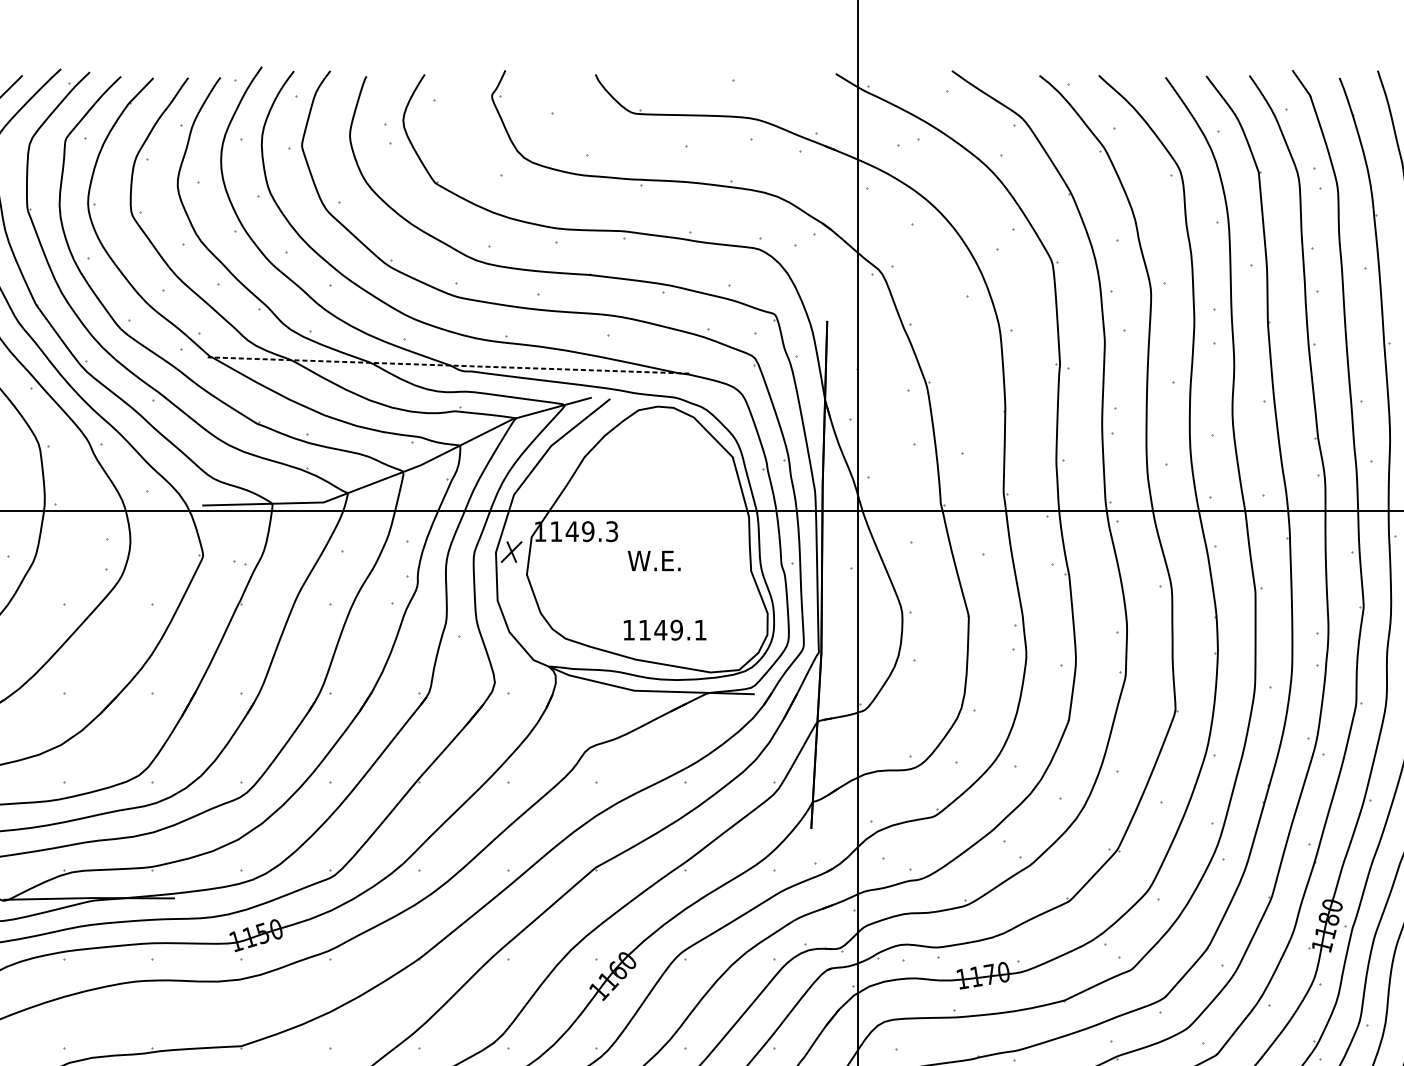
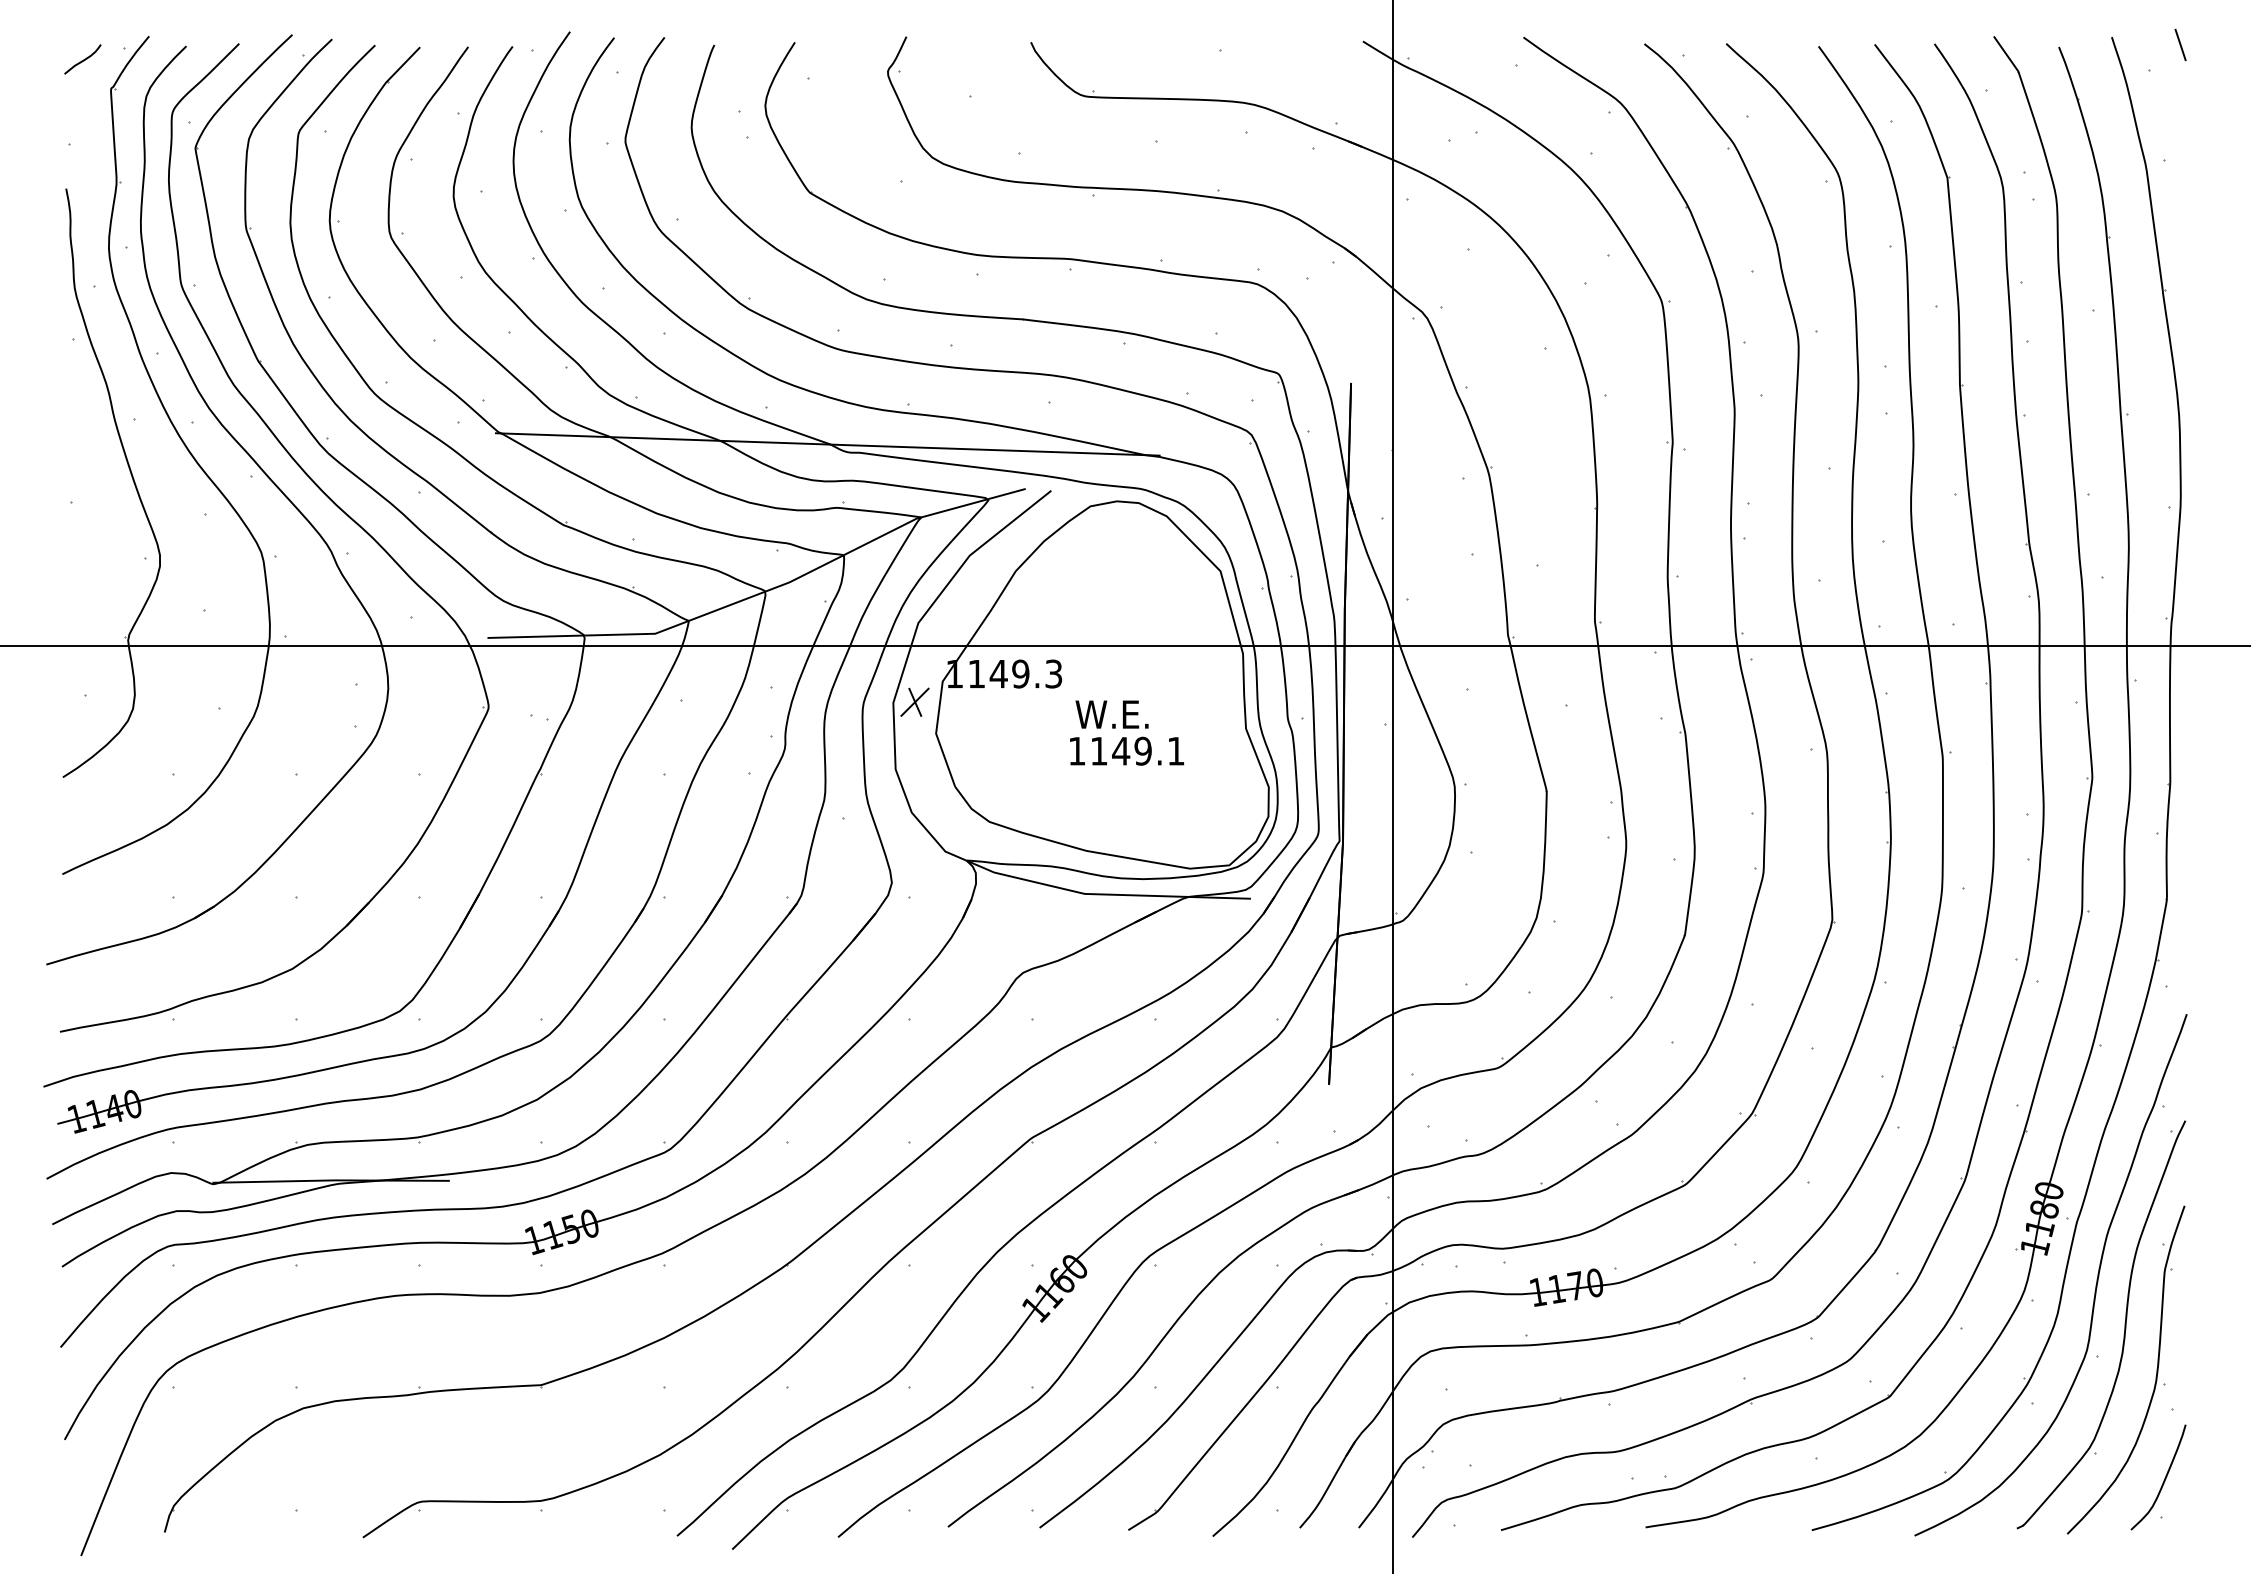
line: (449, 365) -> (828, 444), dashed -> solid
text: (664, 629) -> (1126, 750), moved

